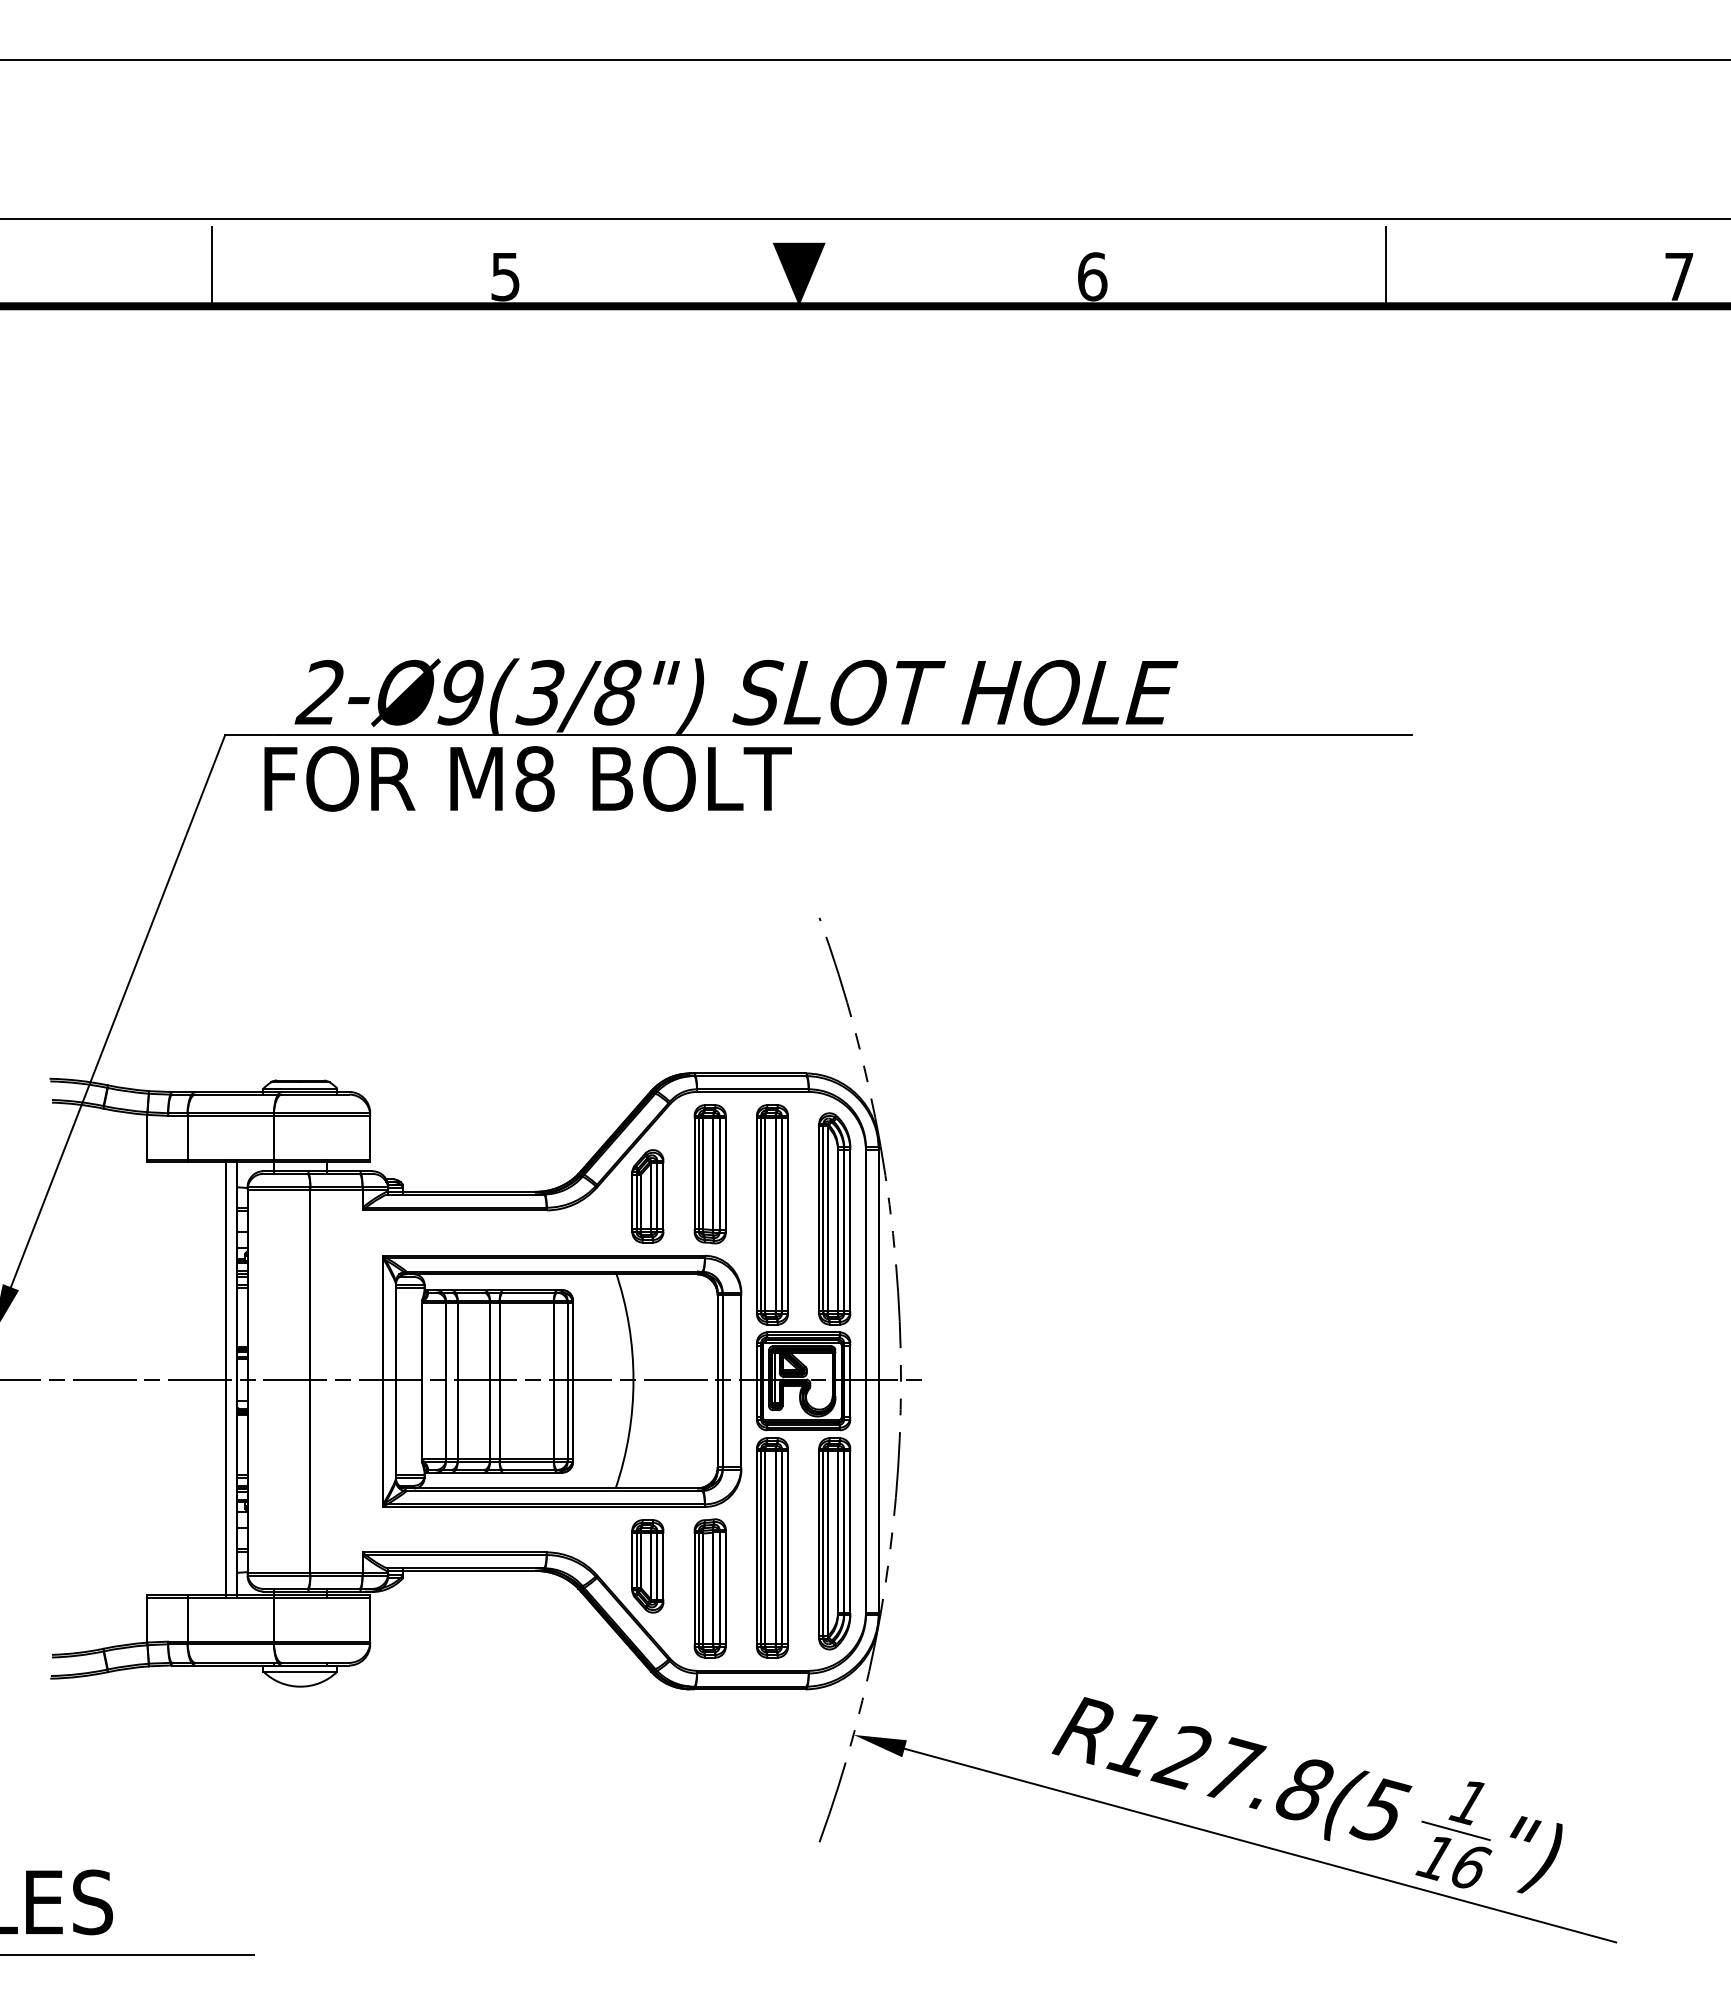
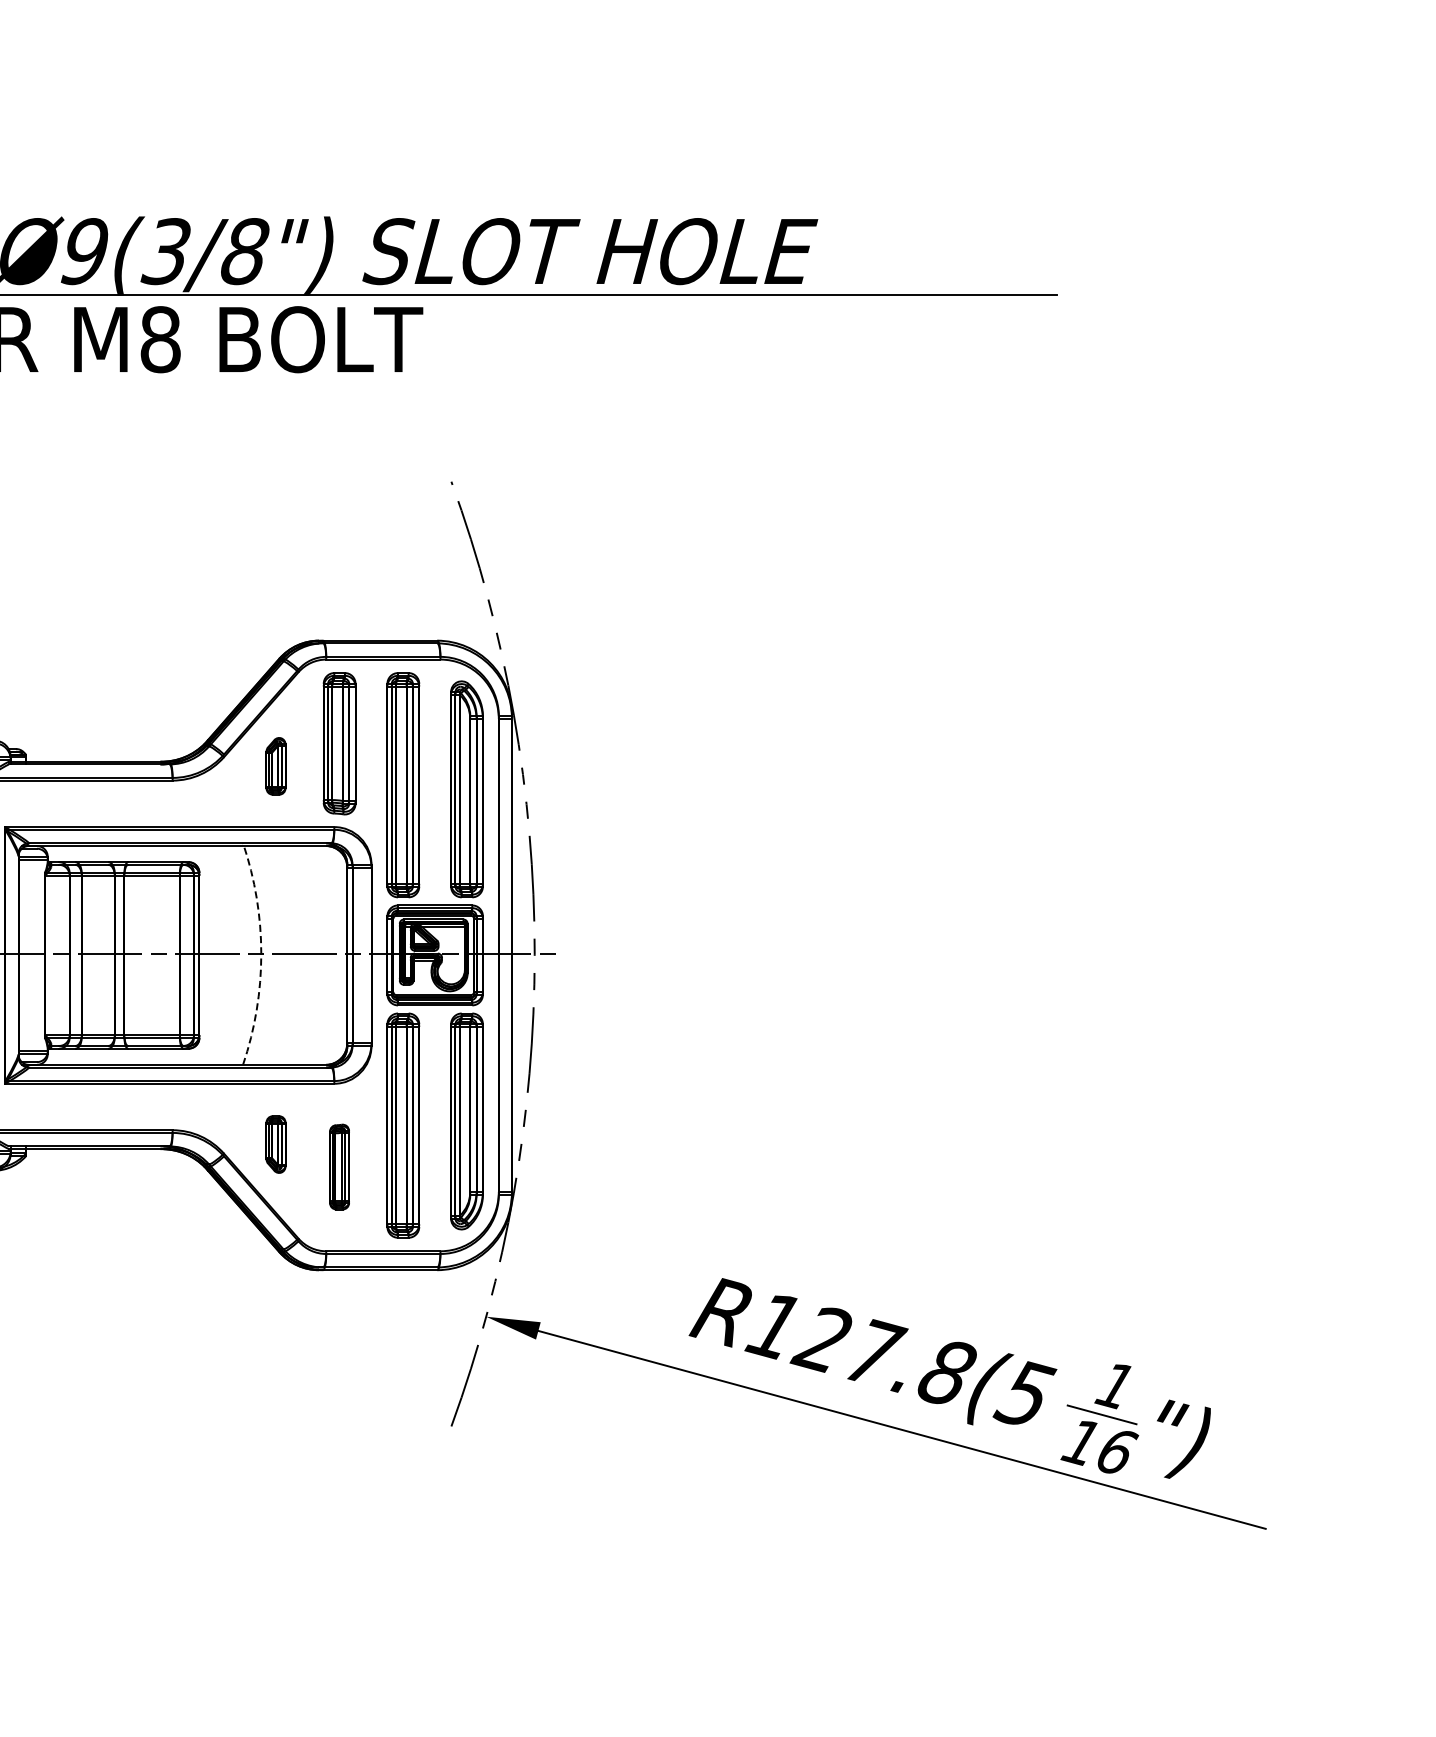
part: (647, 1196) -> (275, 766), size x0.6
arc: (633, 1380) -> (261, 954), solid -> dashed
part: (647, 1566) -> (275, 1144), size x0.6
part: (709, 1588) -> (338, 1167), size x0.6

